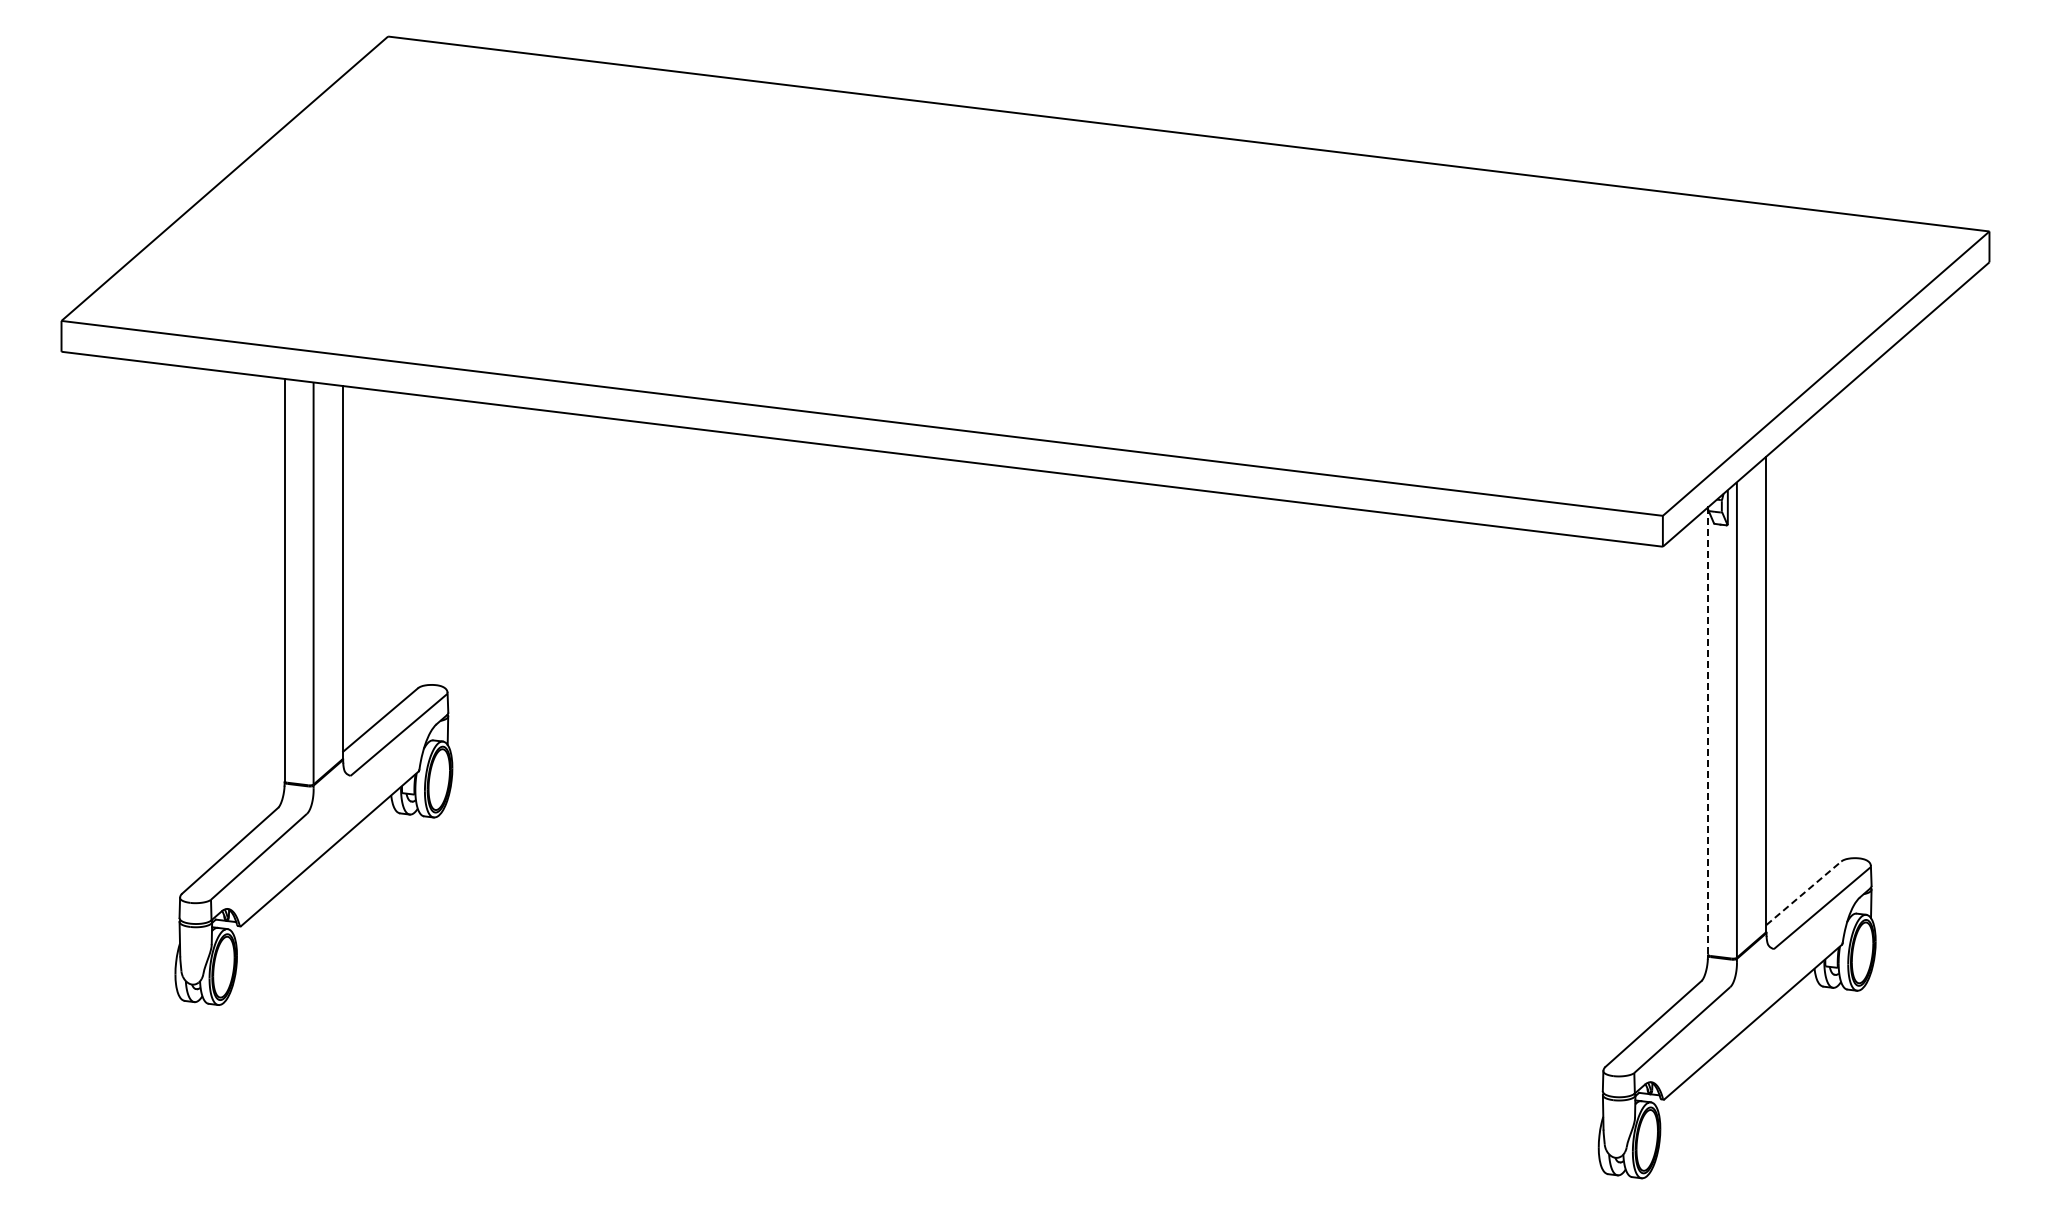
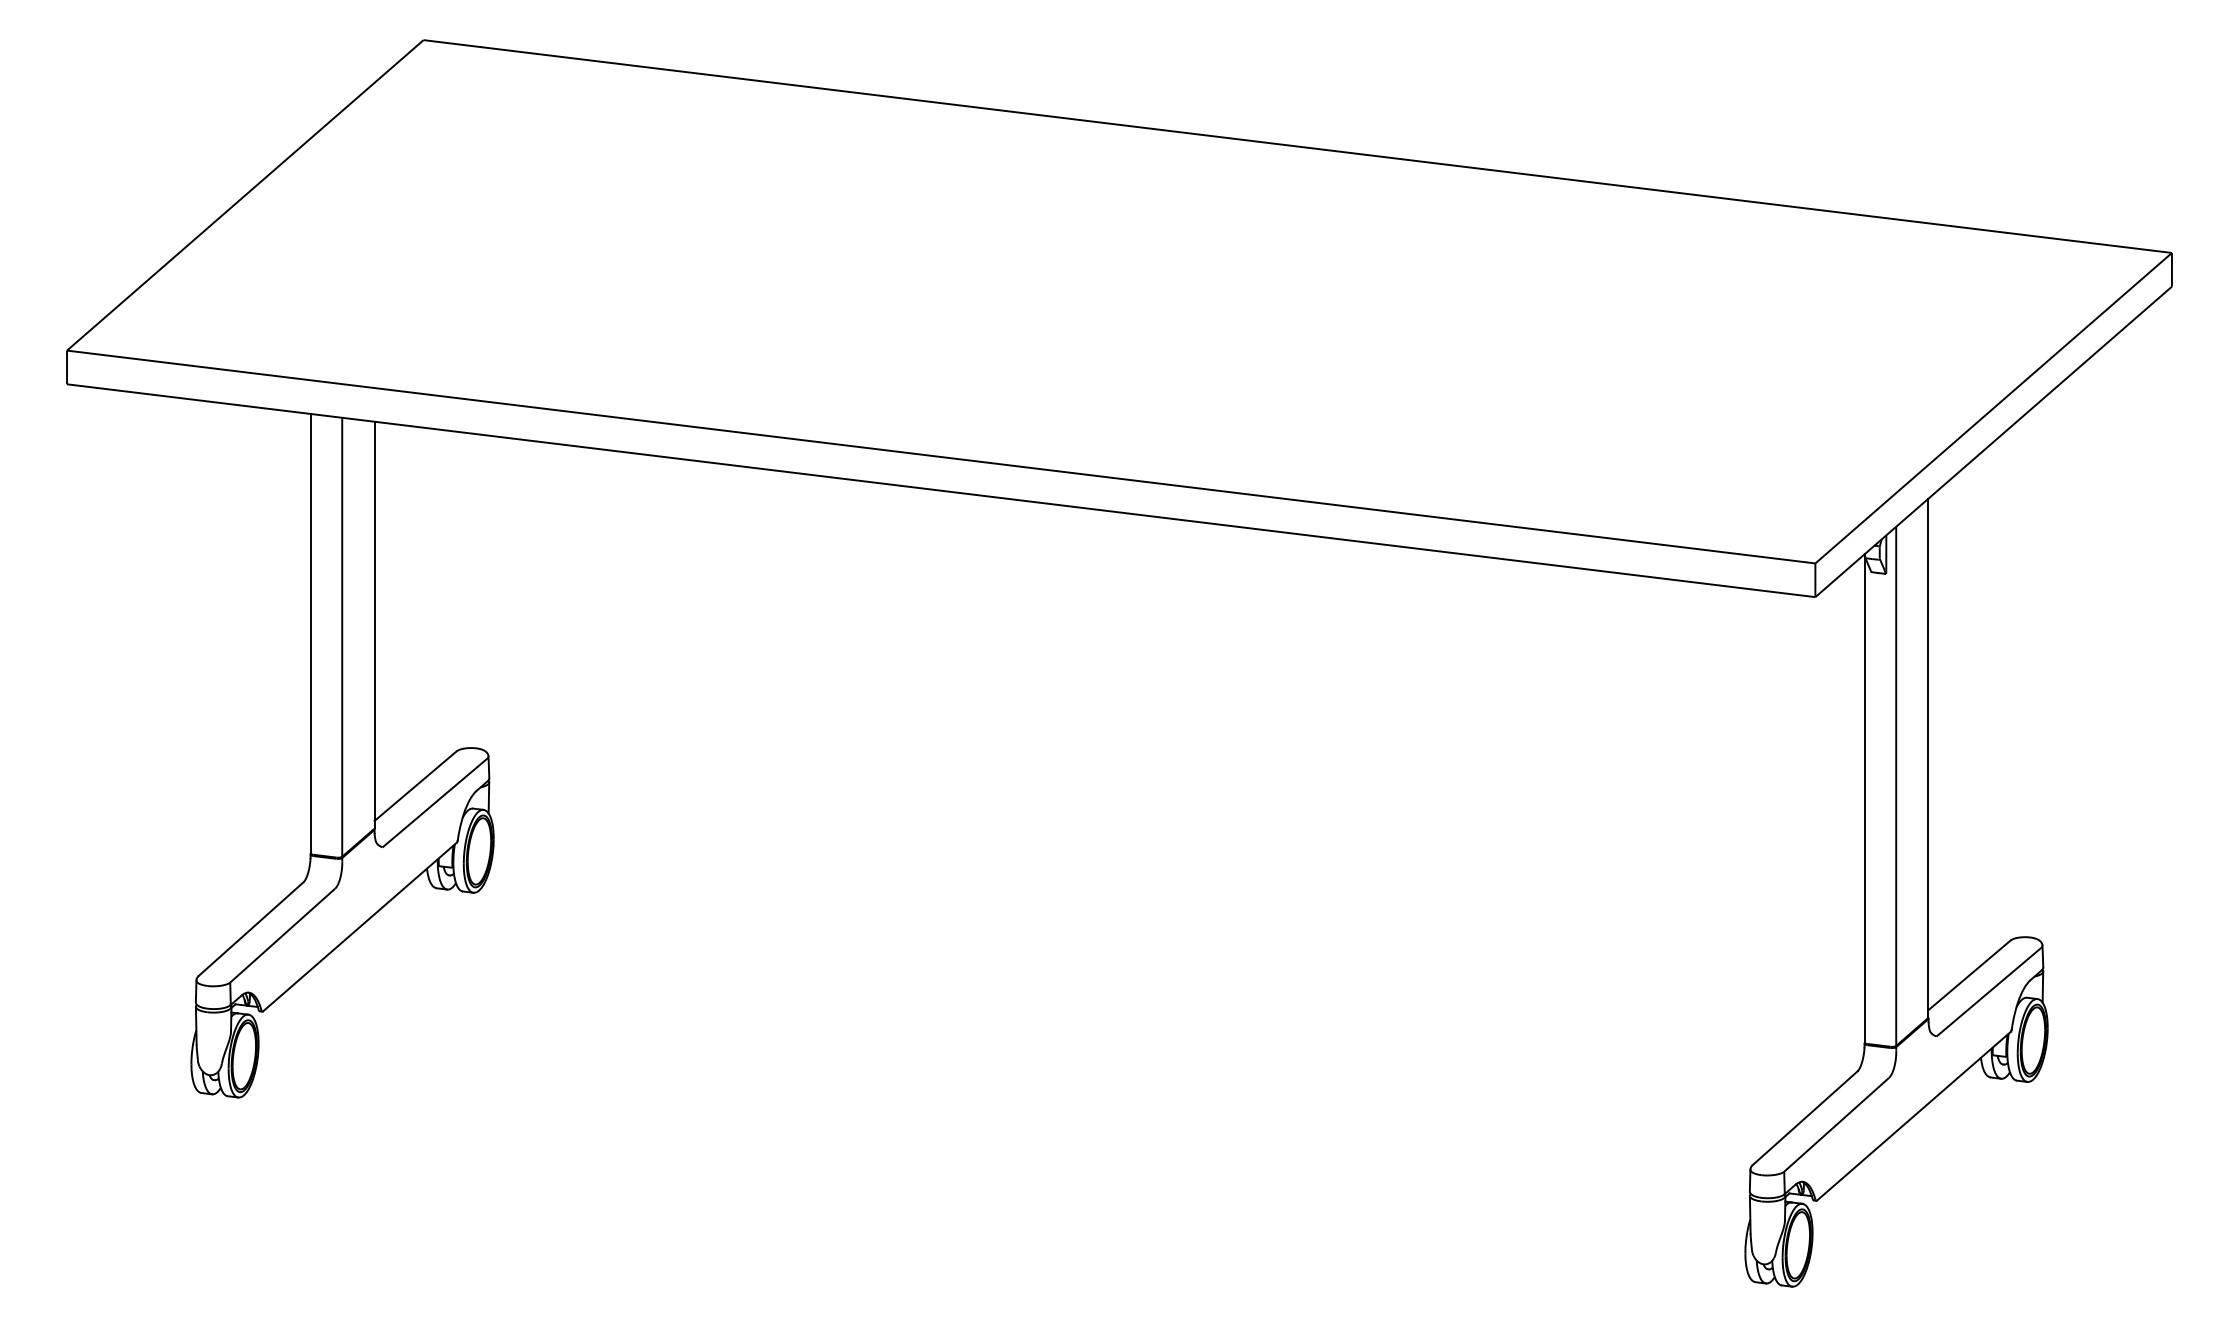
line: (1708, 731) -> (1865, 798), dashed -> solid
line: (1804, 892) -> (1970, 974), dashed -> solid

